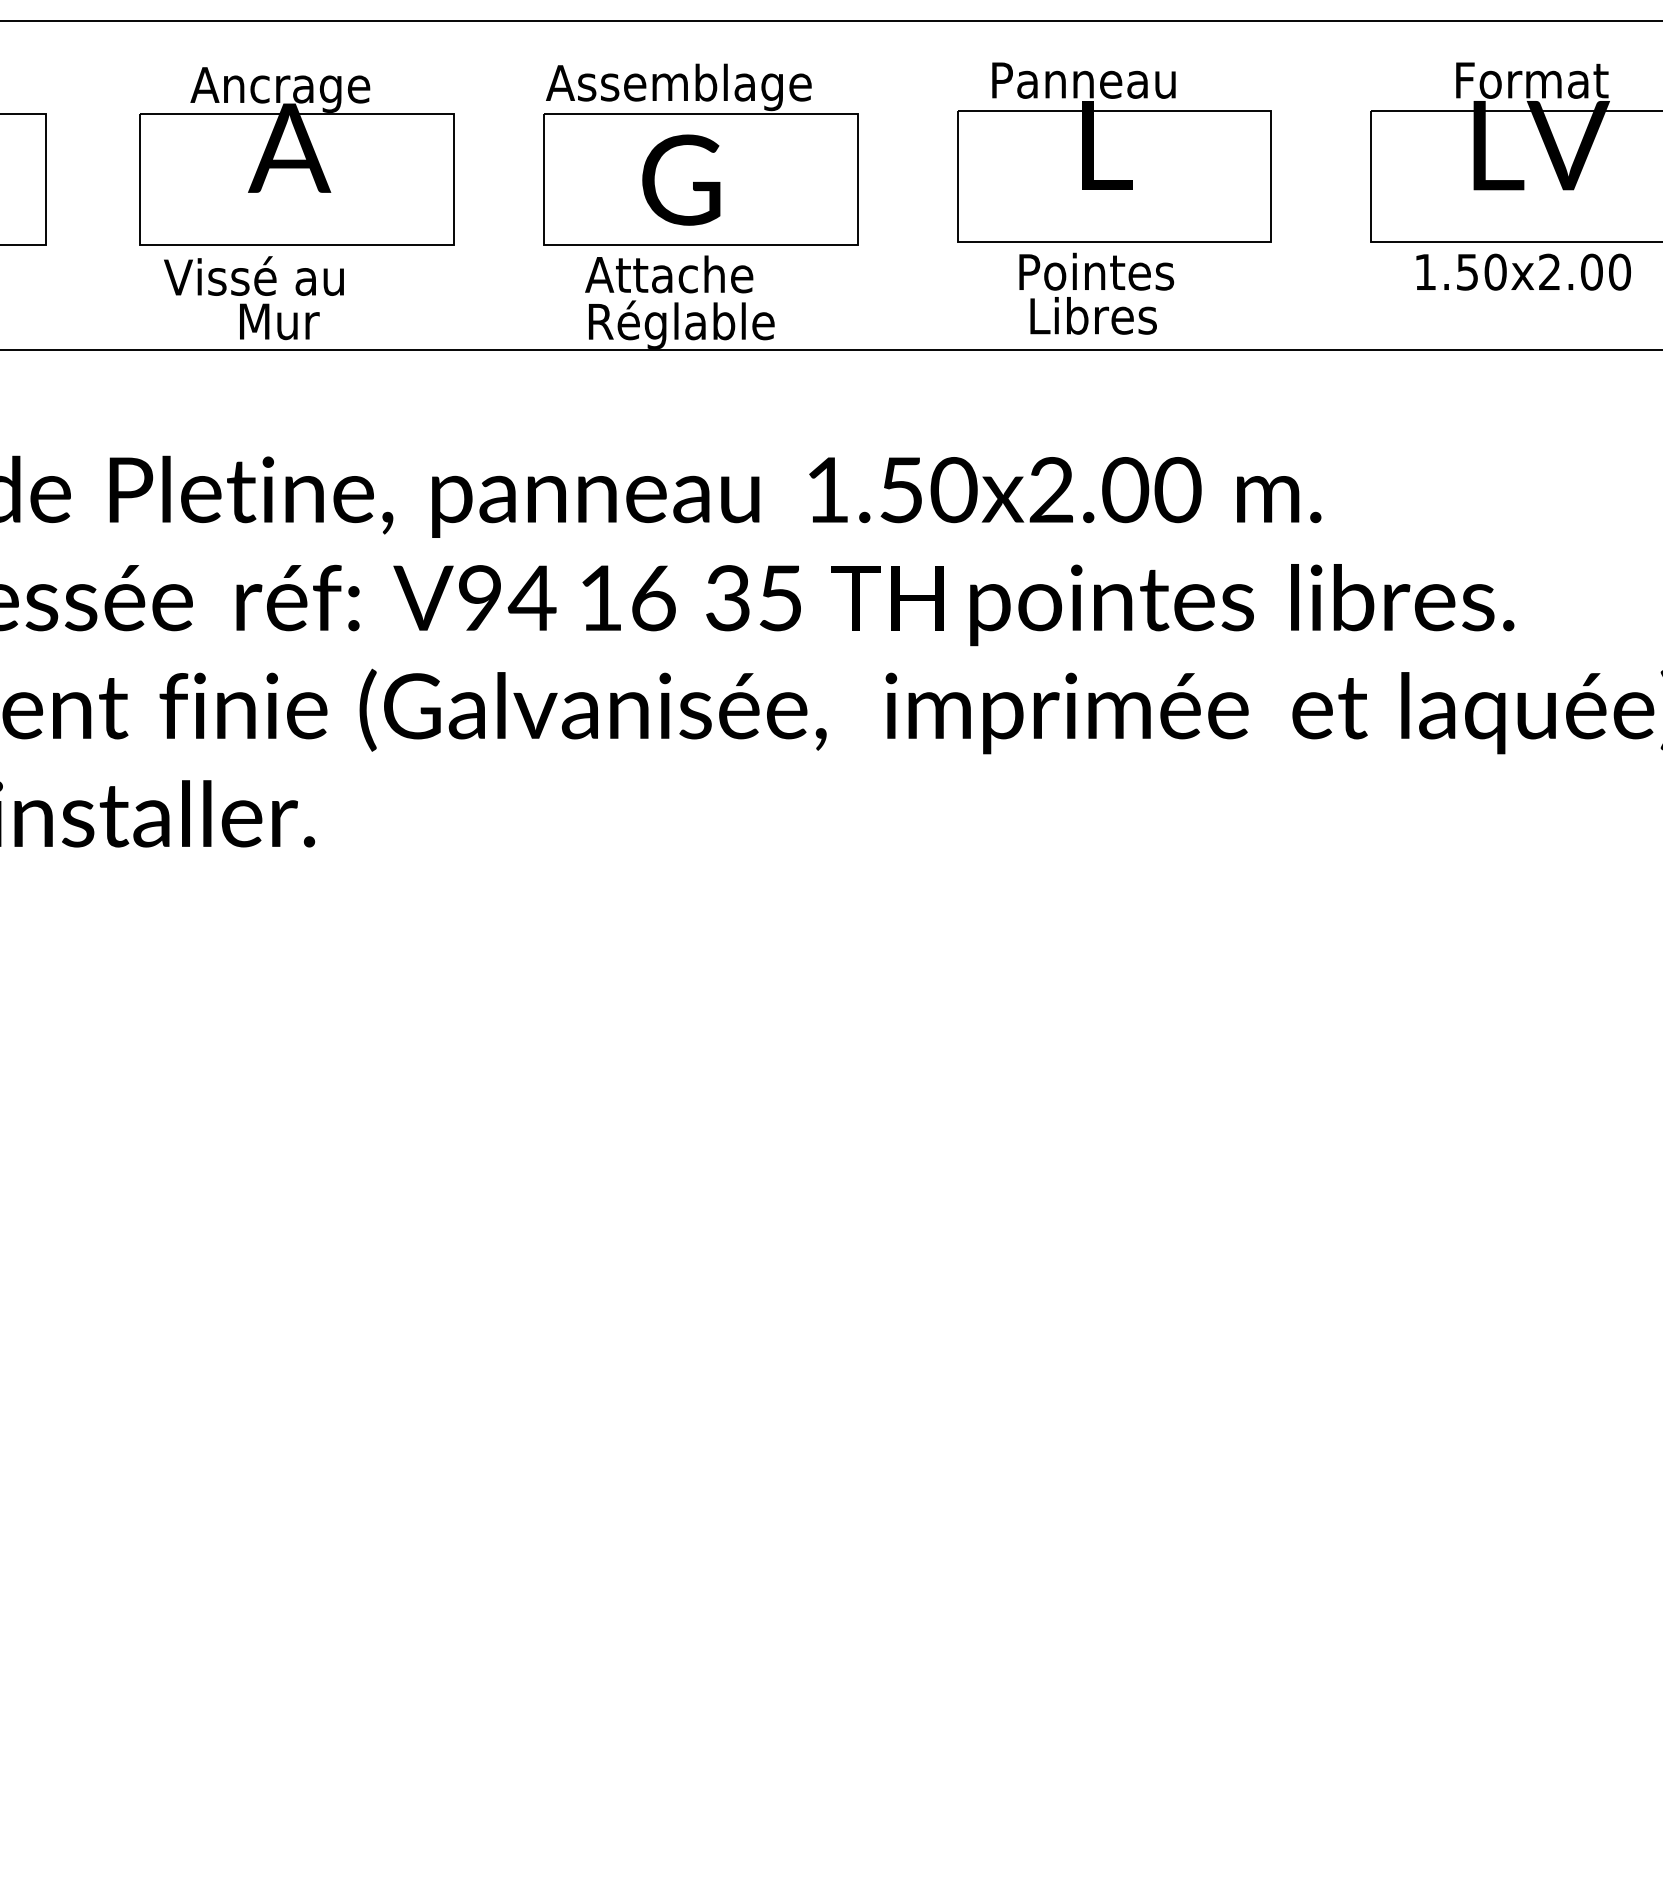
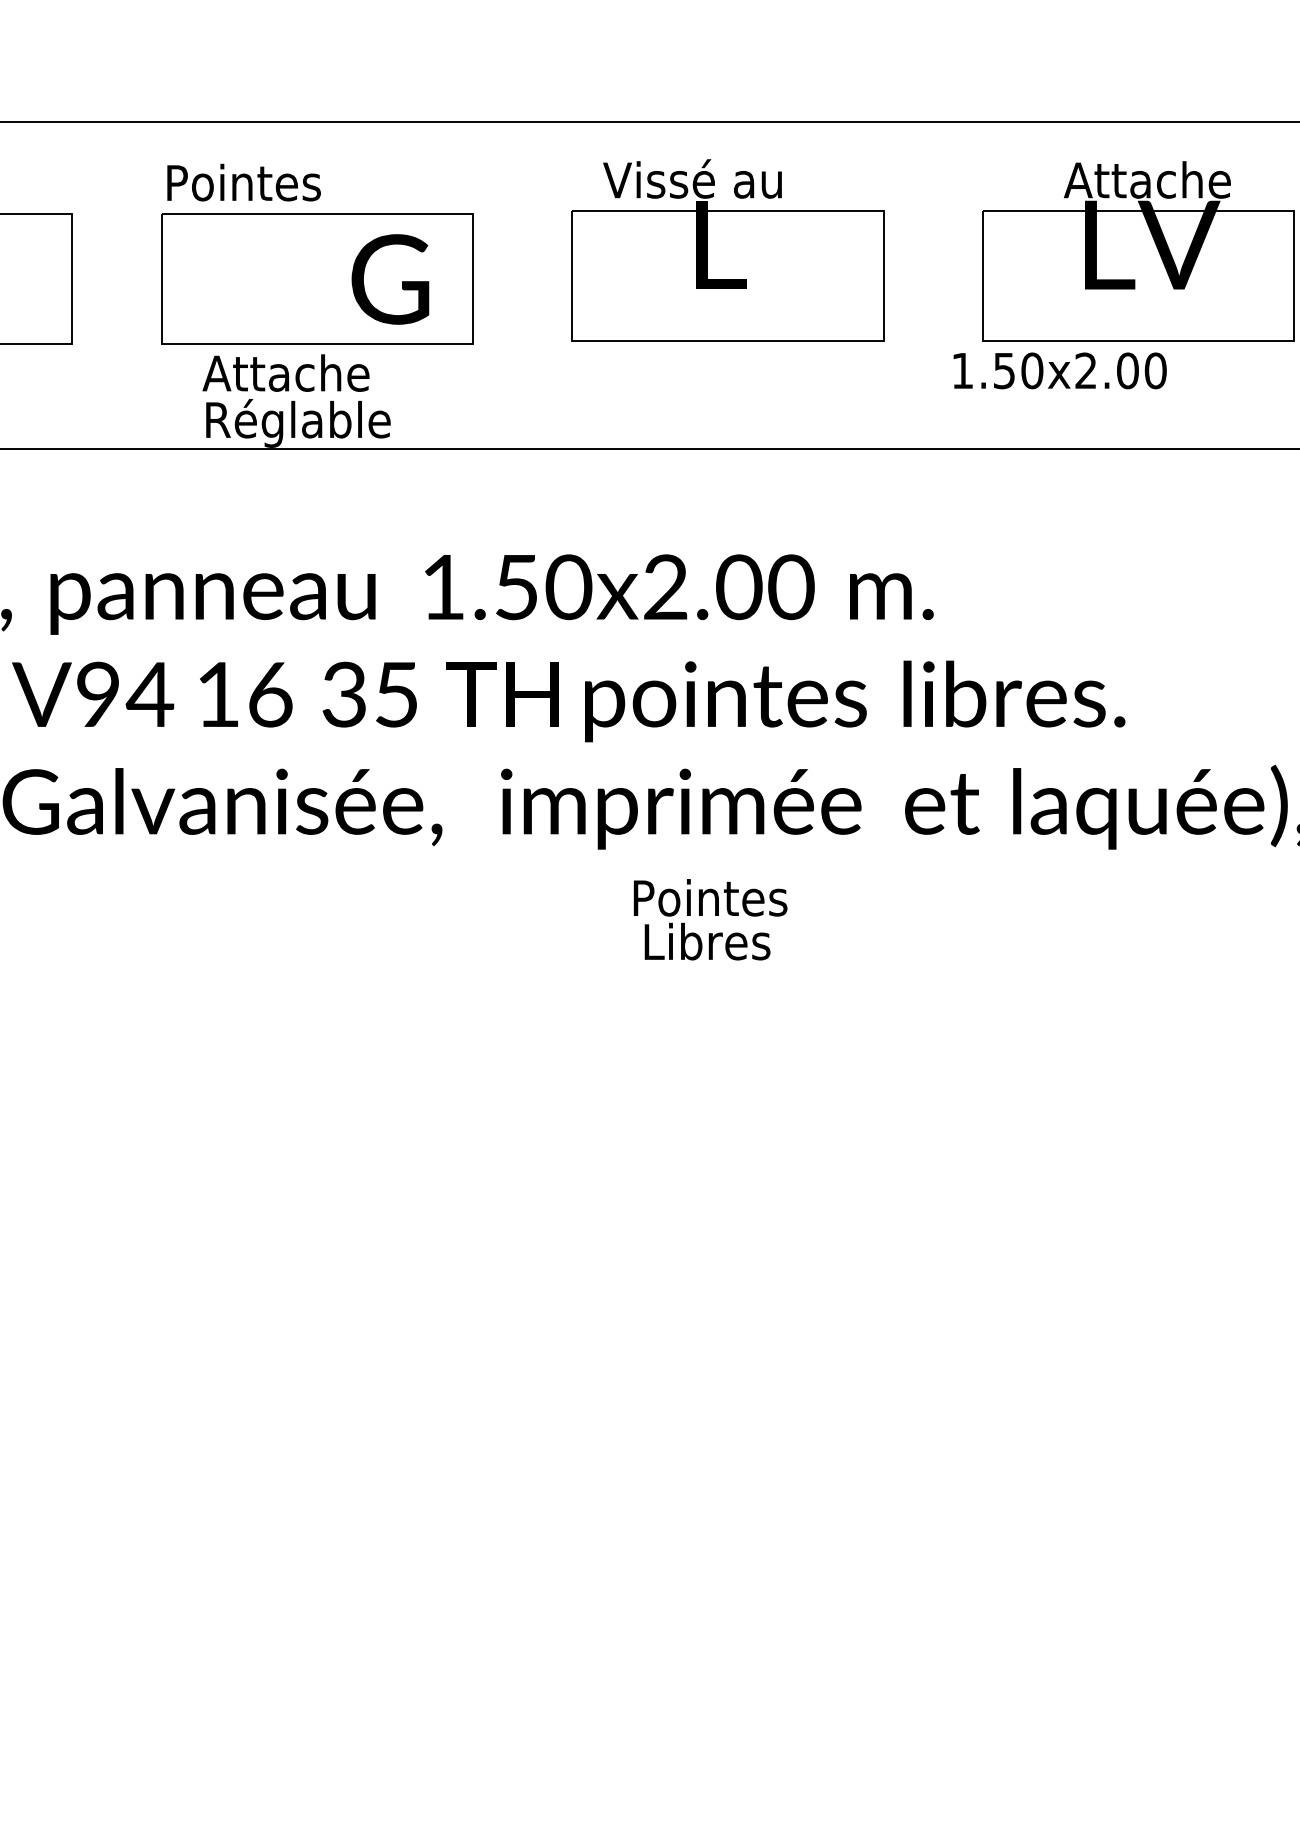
text: (1081, 78) -> (695, 178), Panneau -> Vissé au
text: (1536, 79) -> (1147, 179), Format -> Attache
text: (678, 87) -> (295, 187), Assemblage -> Pointes
text: (681, 179) -> (390, 278), moved
text: (1523, 271) -> (1060, 370), moved
text: (1096, 293) -> (710, 919), moved

